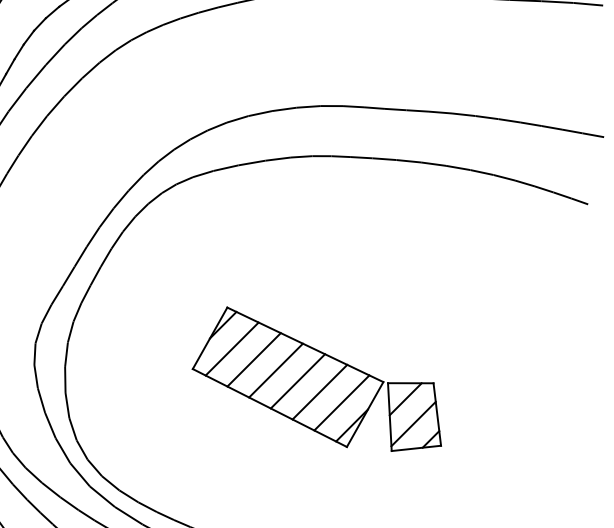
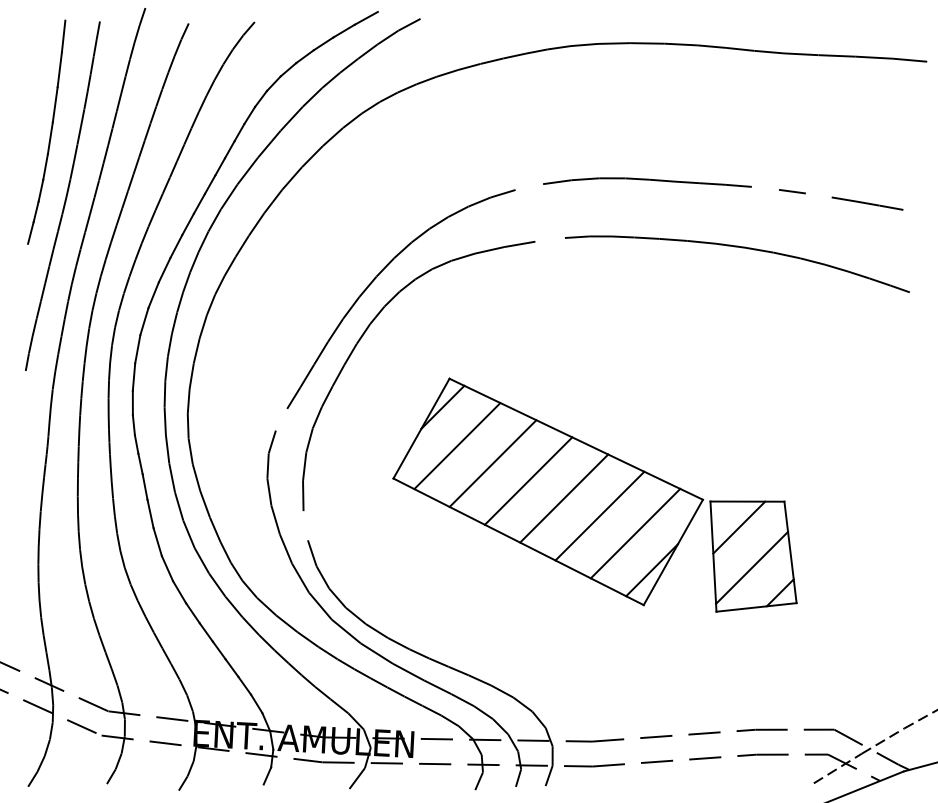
line: (260, 113) -> (529, 186), removed
line: (463, 113) -> (765, 187), removed
line: (509, 120) -> (818, 195), removed
line: (593, 134) -> (915, 211), removed
line: (277, 158) -> (549, 239), removed
line: (46, 313) -> (281, 419), removed
part: (317, 379) -> (595, 495), size x1.4
line: (67, 405) -> (305, 525), removed

